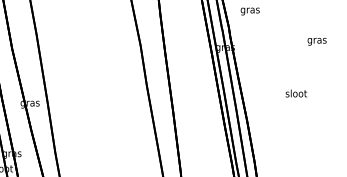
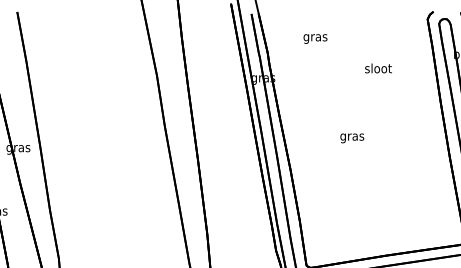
text: (250, 11) -> (315, 38), moved
text: (317, 40) -> (378, 69), gras -> sloot
text: (296, 94) -> (352, 137), sloot -> gras

